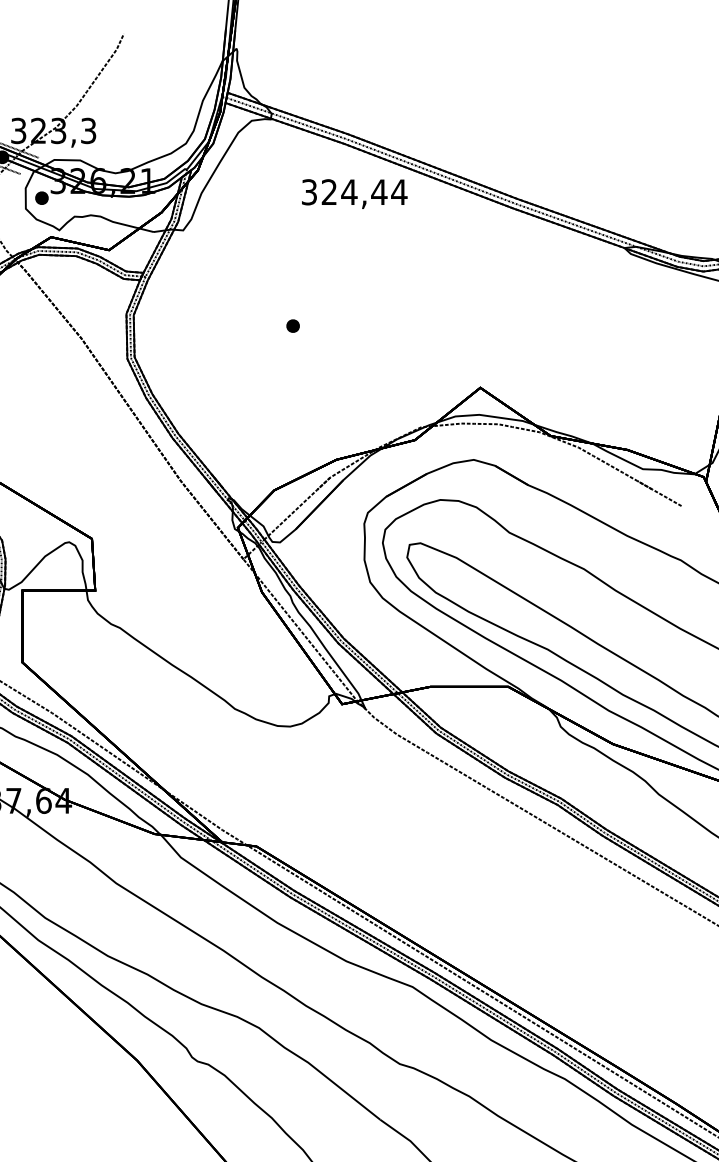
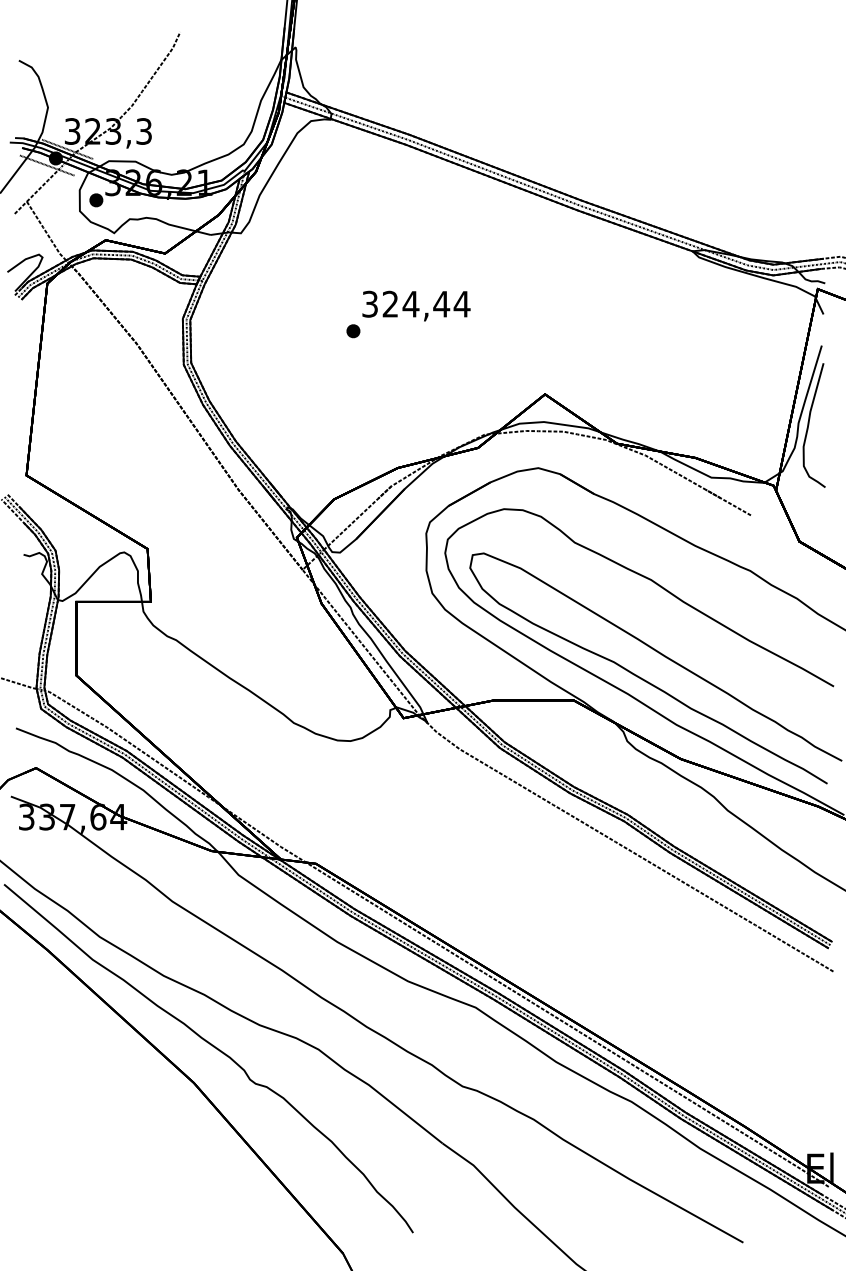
text: (354, 193) -> (416, 305), moved

